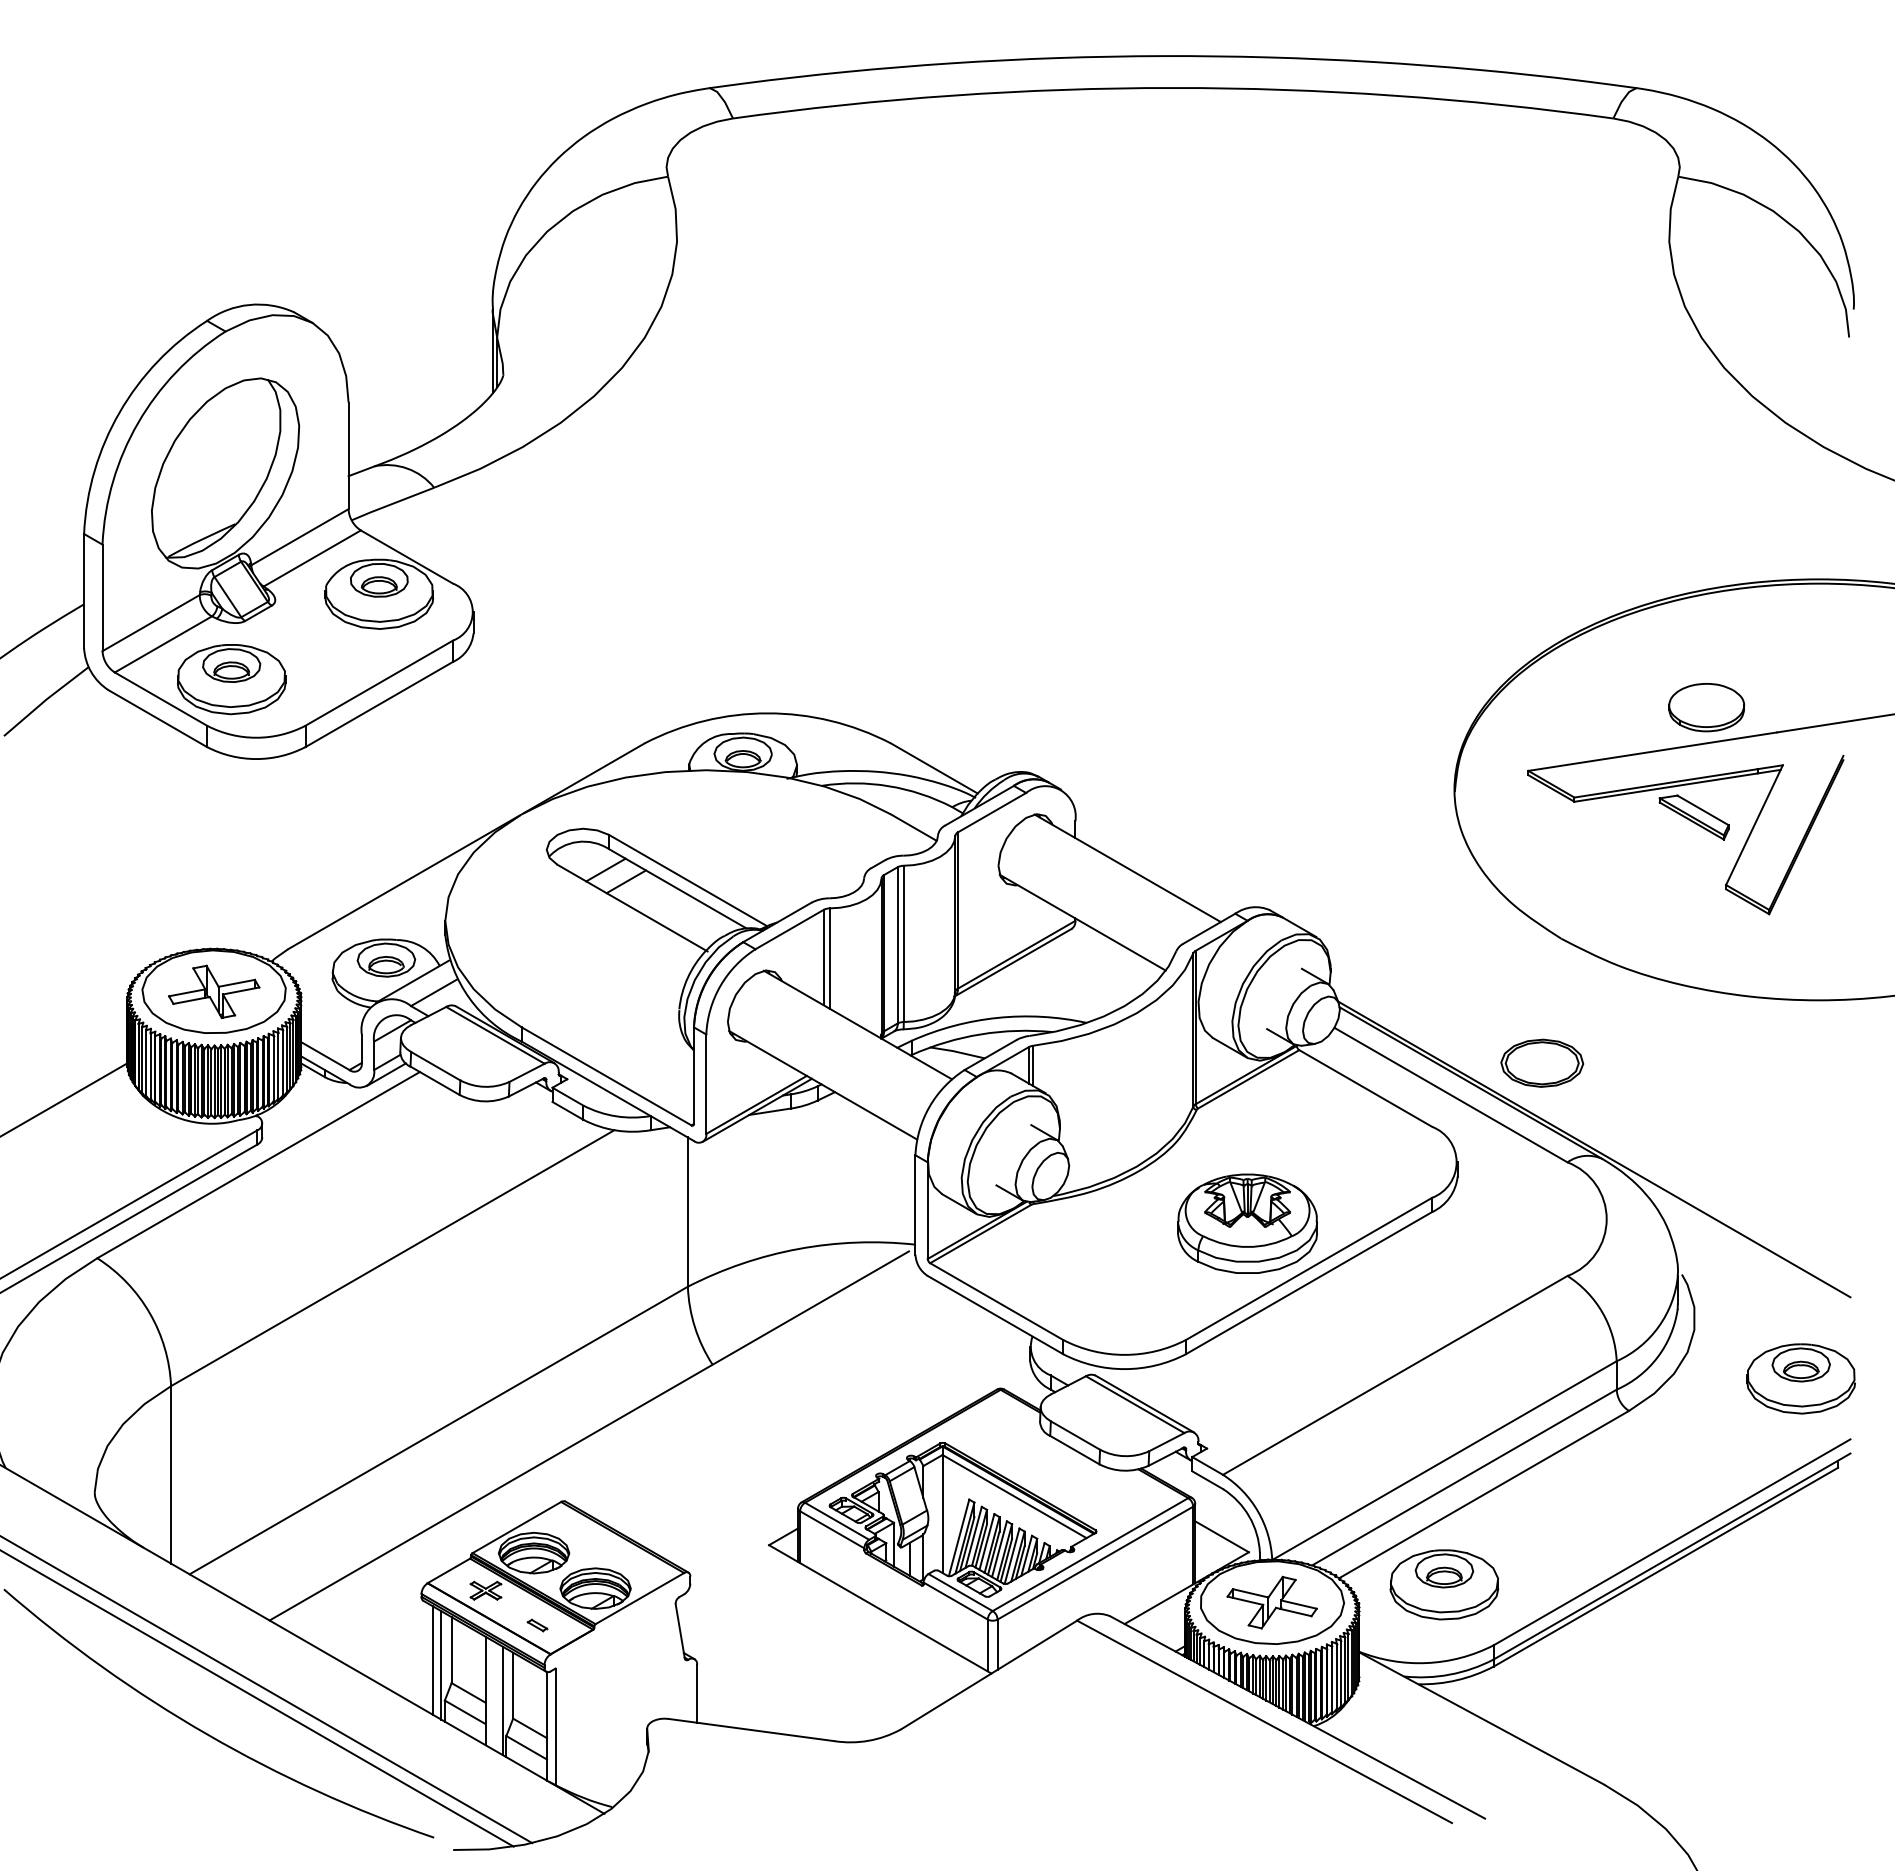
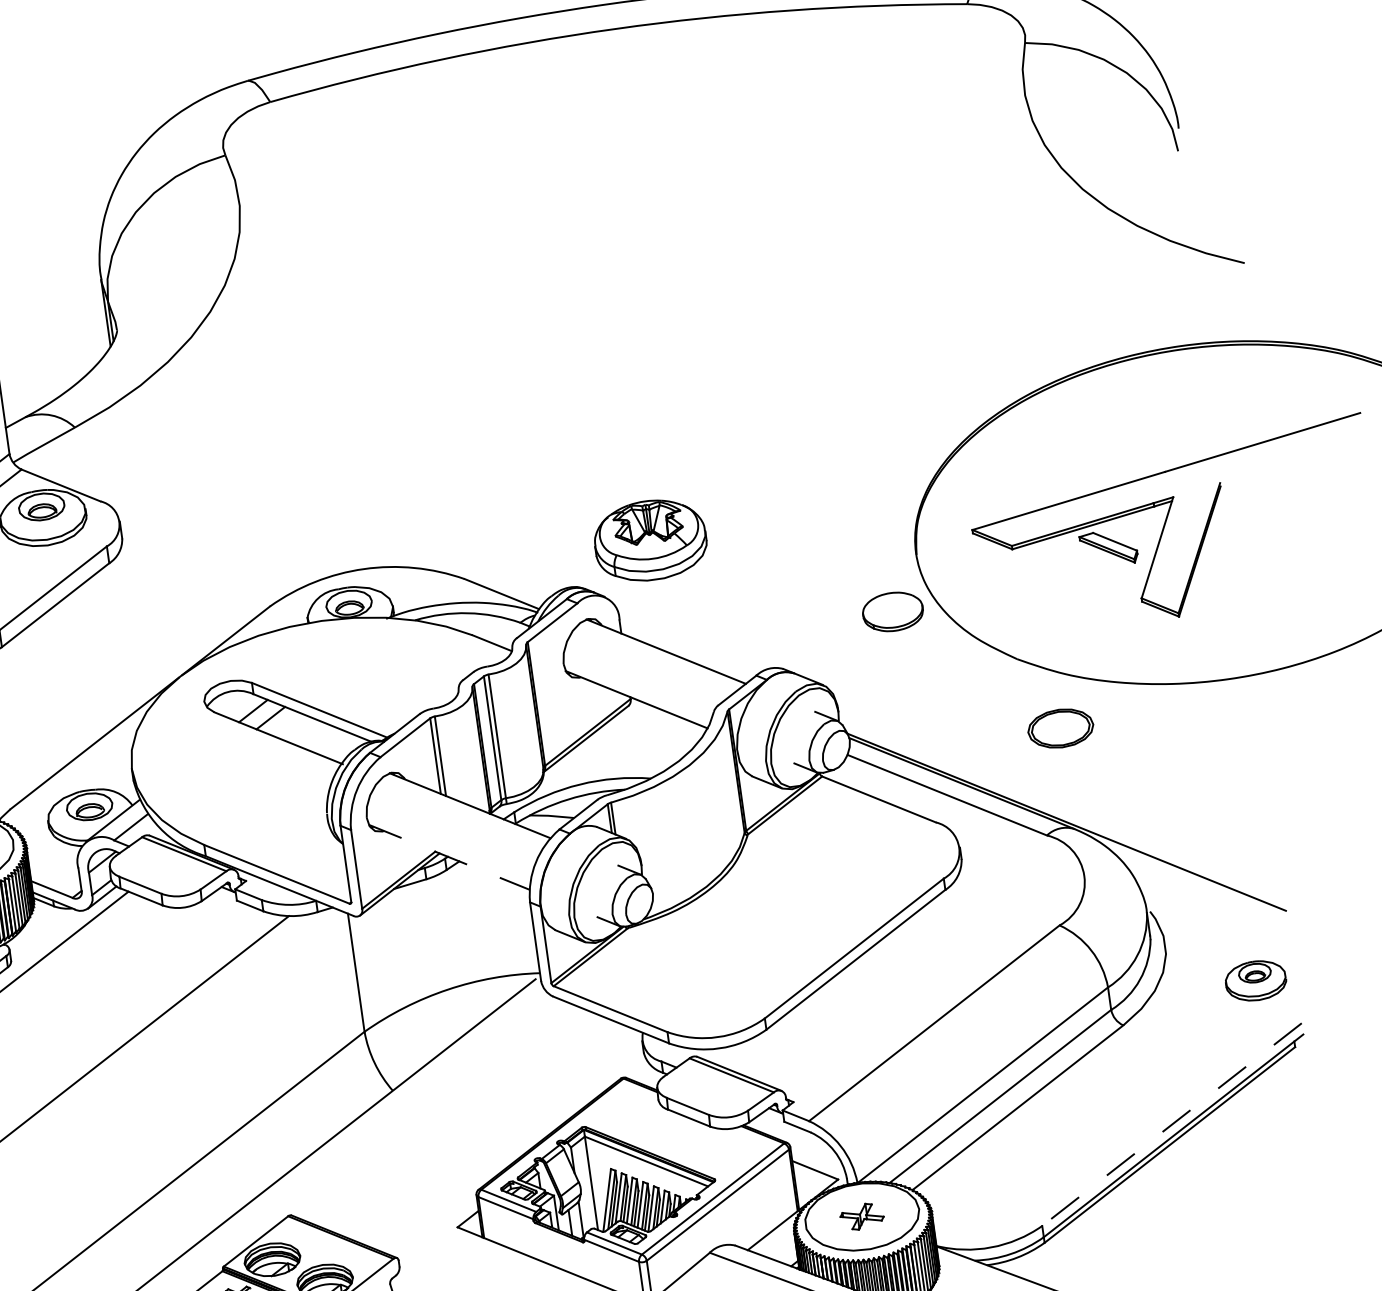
part: (1706, 707) -> (892, 611), moved
part: (1542, 1062) -> (1060, 727), moved
line: (823, 1085) -> (449, 857), solid -> dashed
part: (1247, 1223) -> (650, 540), moved
part: (1800, 1378) -> (1255, 980), size x0.7
line: (1672, 1542) -> (1172, 1124), solid -> dashed
part: (1444, 1584) -> (996, 1183), removed
part: (1271, 1602) -> (861, 1216), size x0.6

